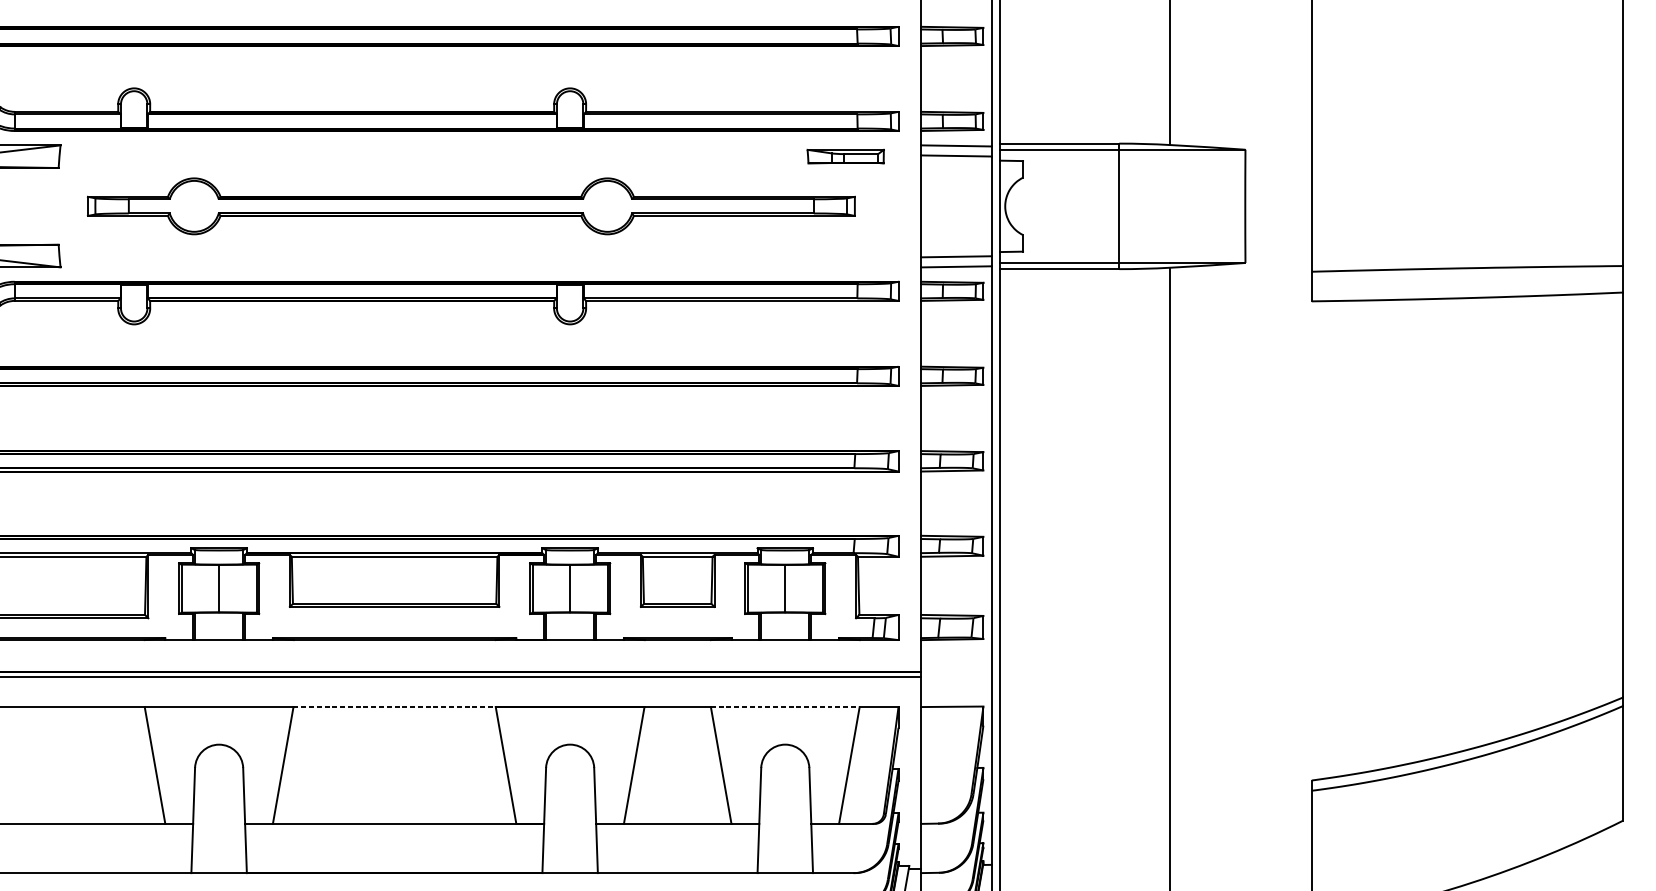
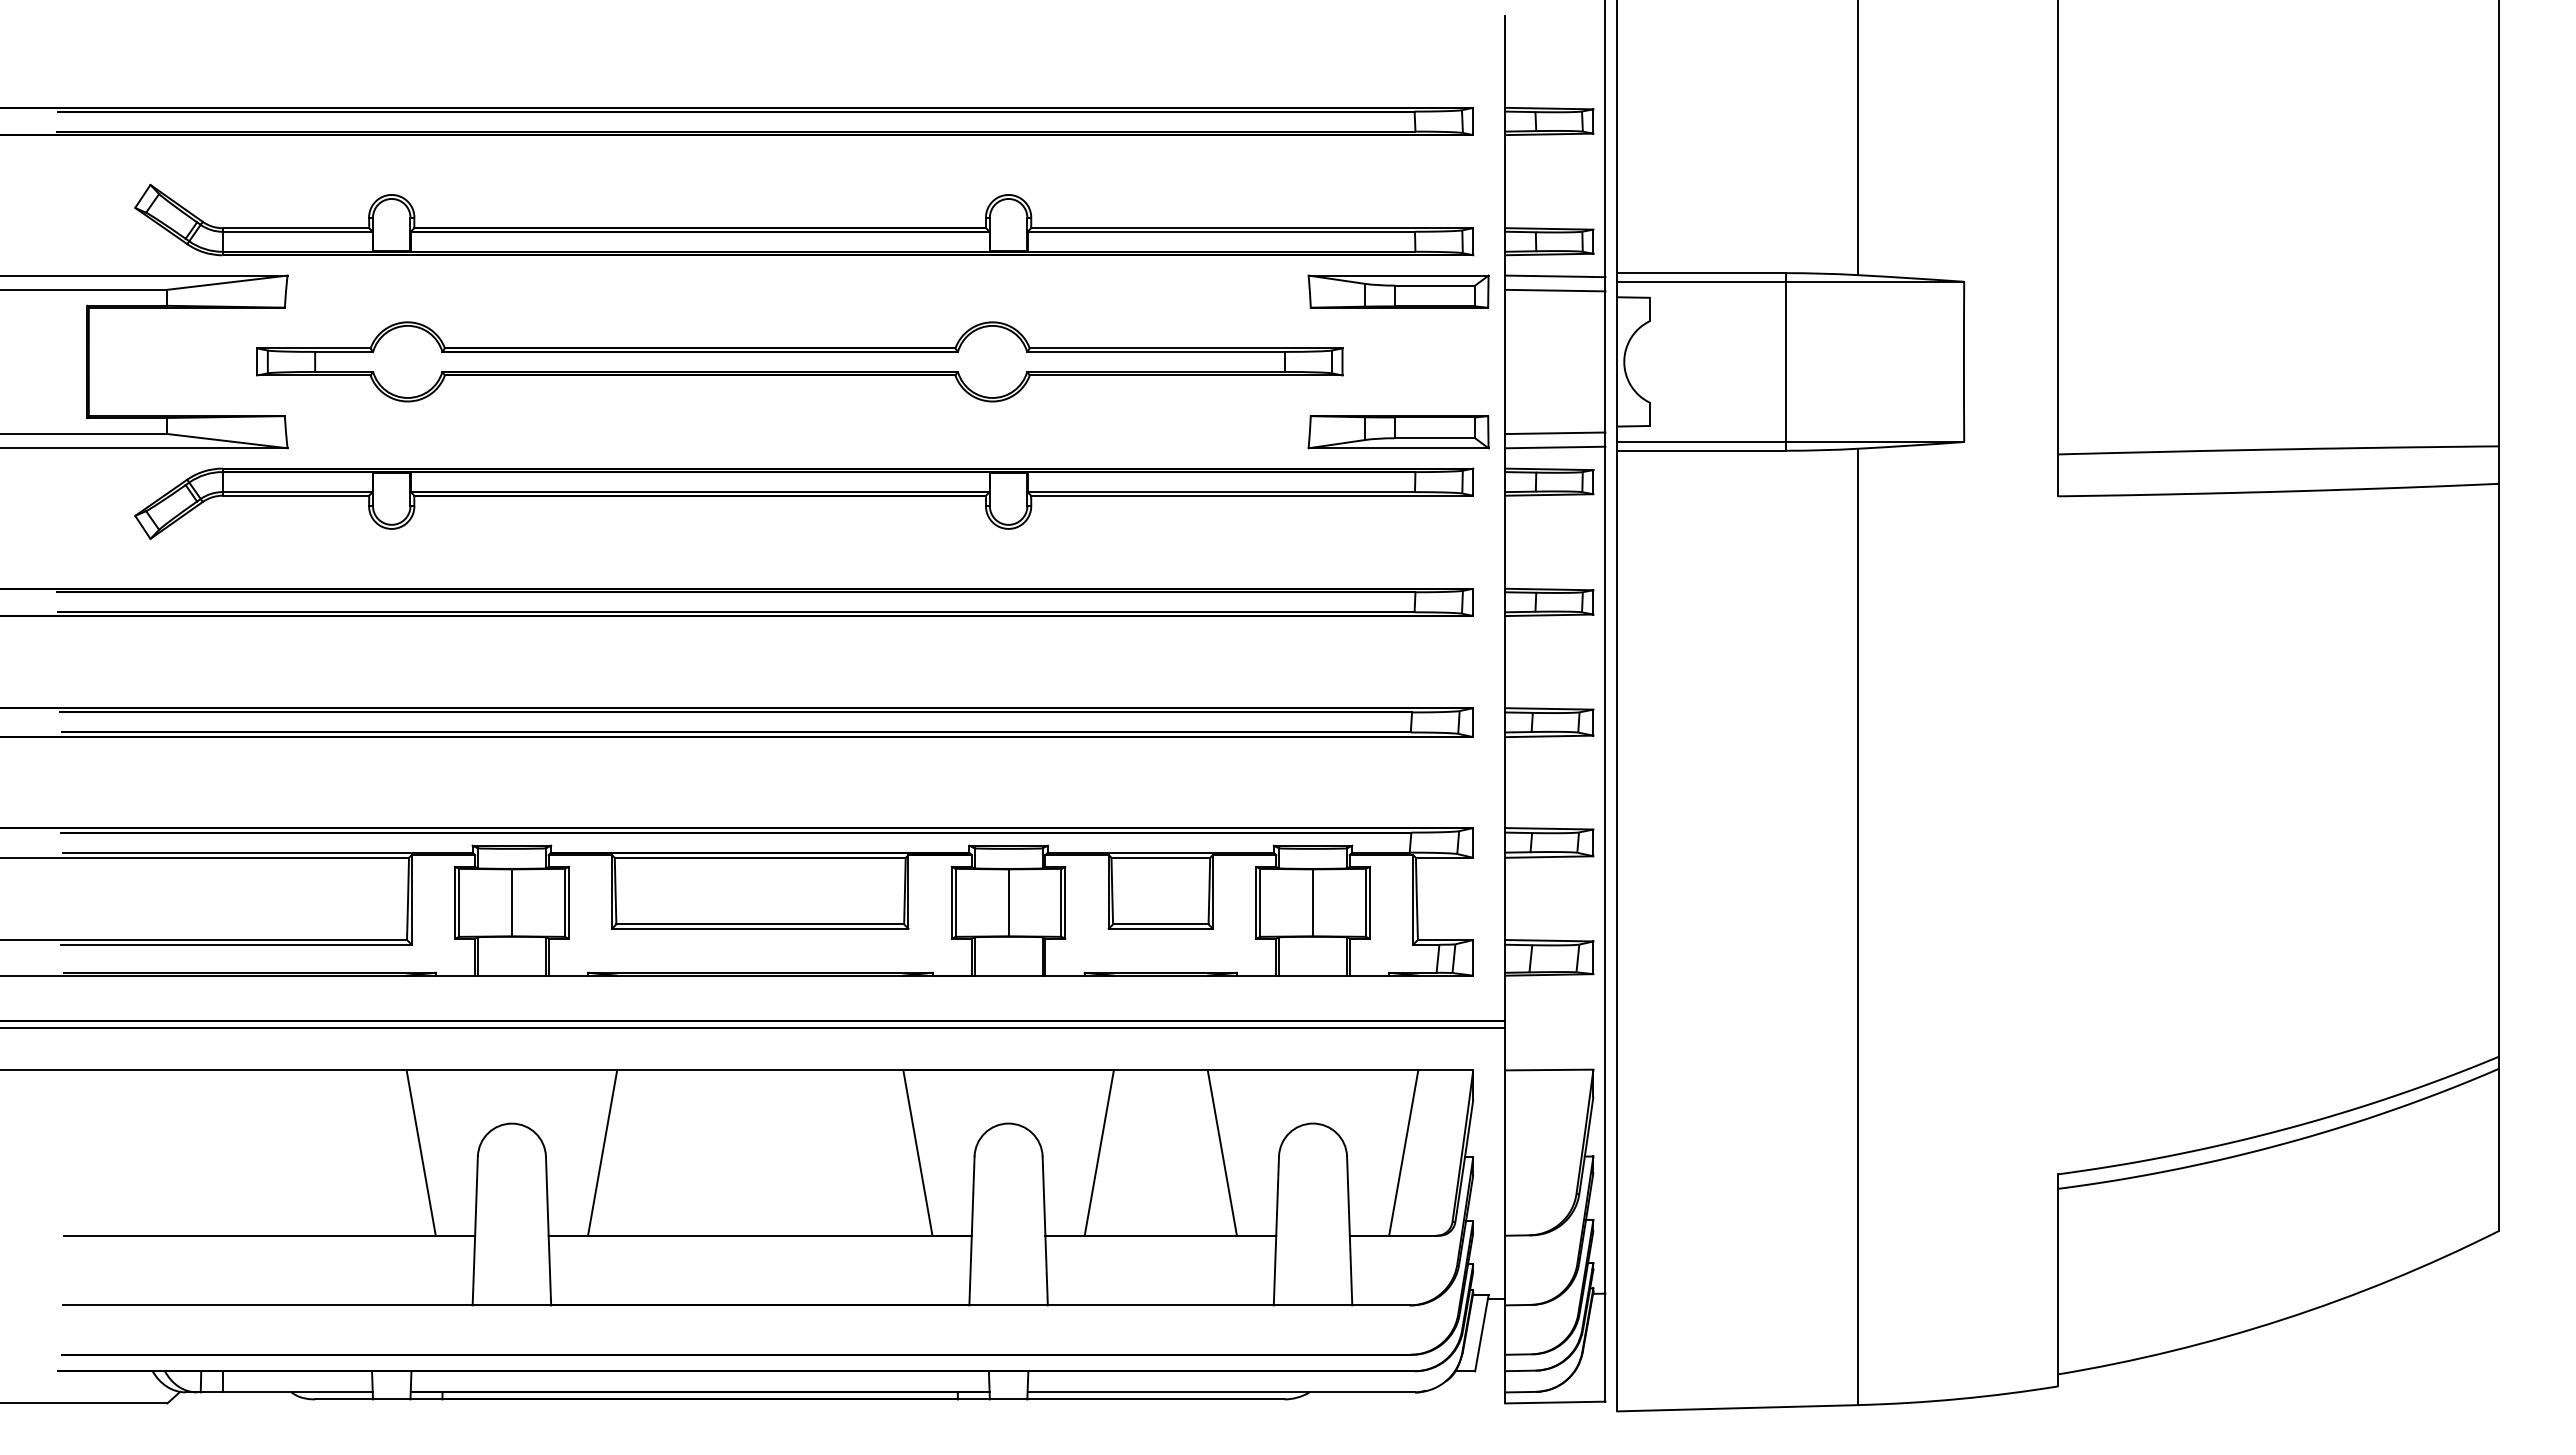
part: (845, 156) -> (1398, 291), size x1.67
part: (471, 206) -> (799, 361), moved
part: (845, 256) -> (1398, 432), added
line: (394, 707) -> (760, 1070), dashed -> solid
line: (785, 707) -> (1313, 1070), dashed -> solid

